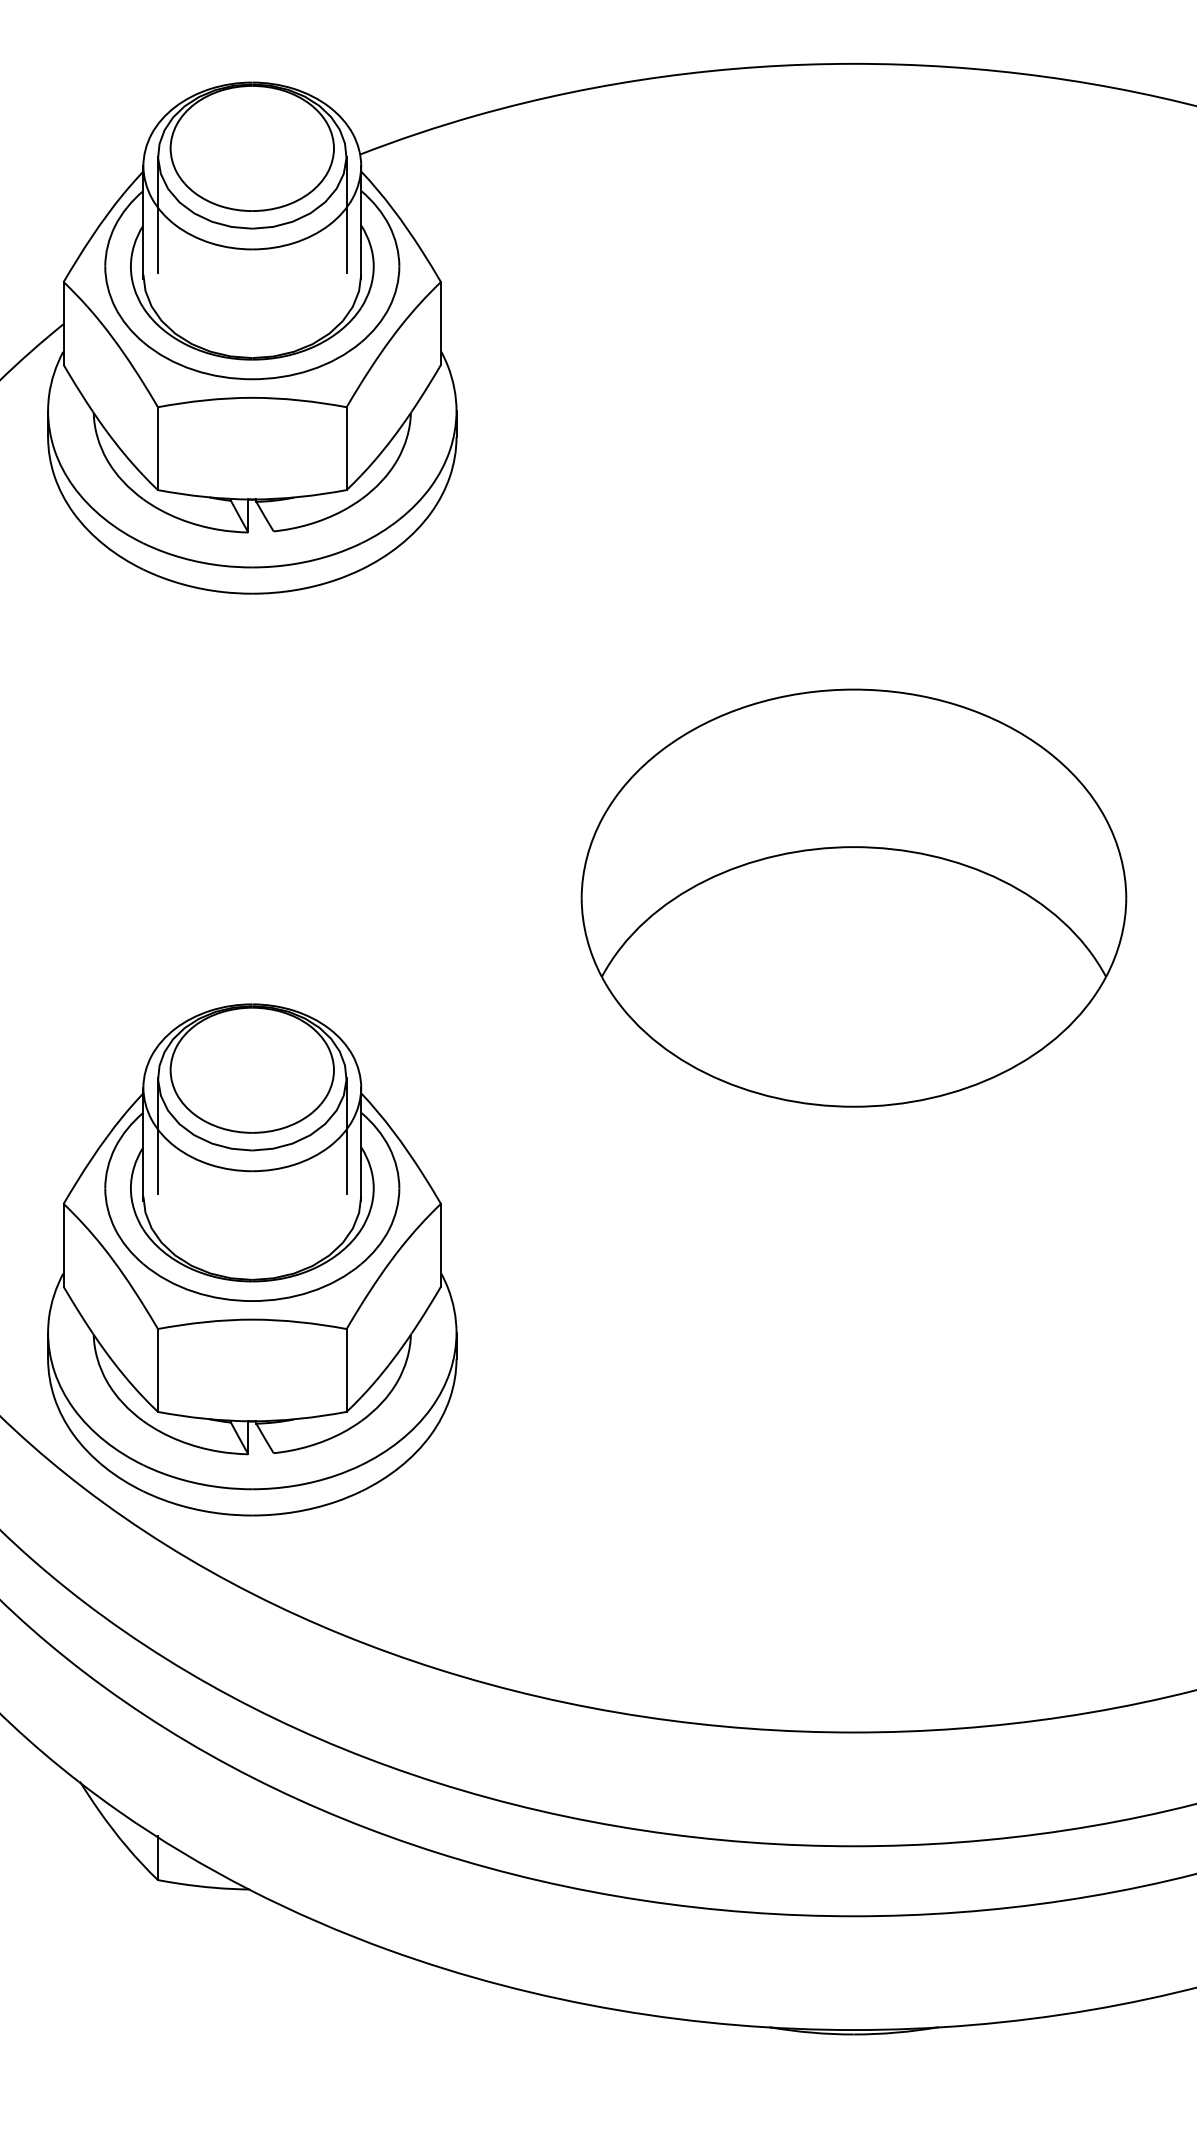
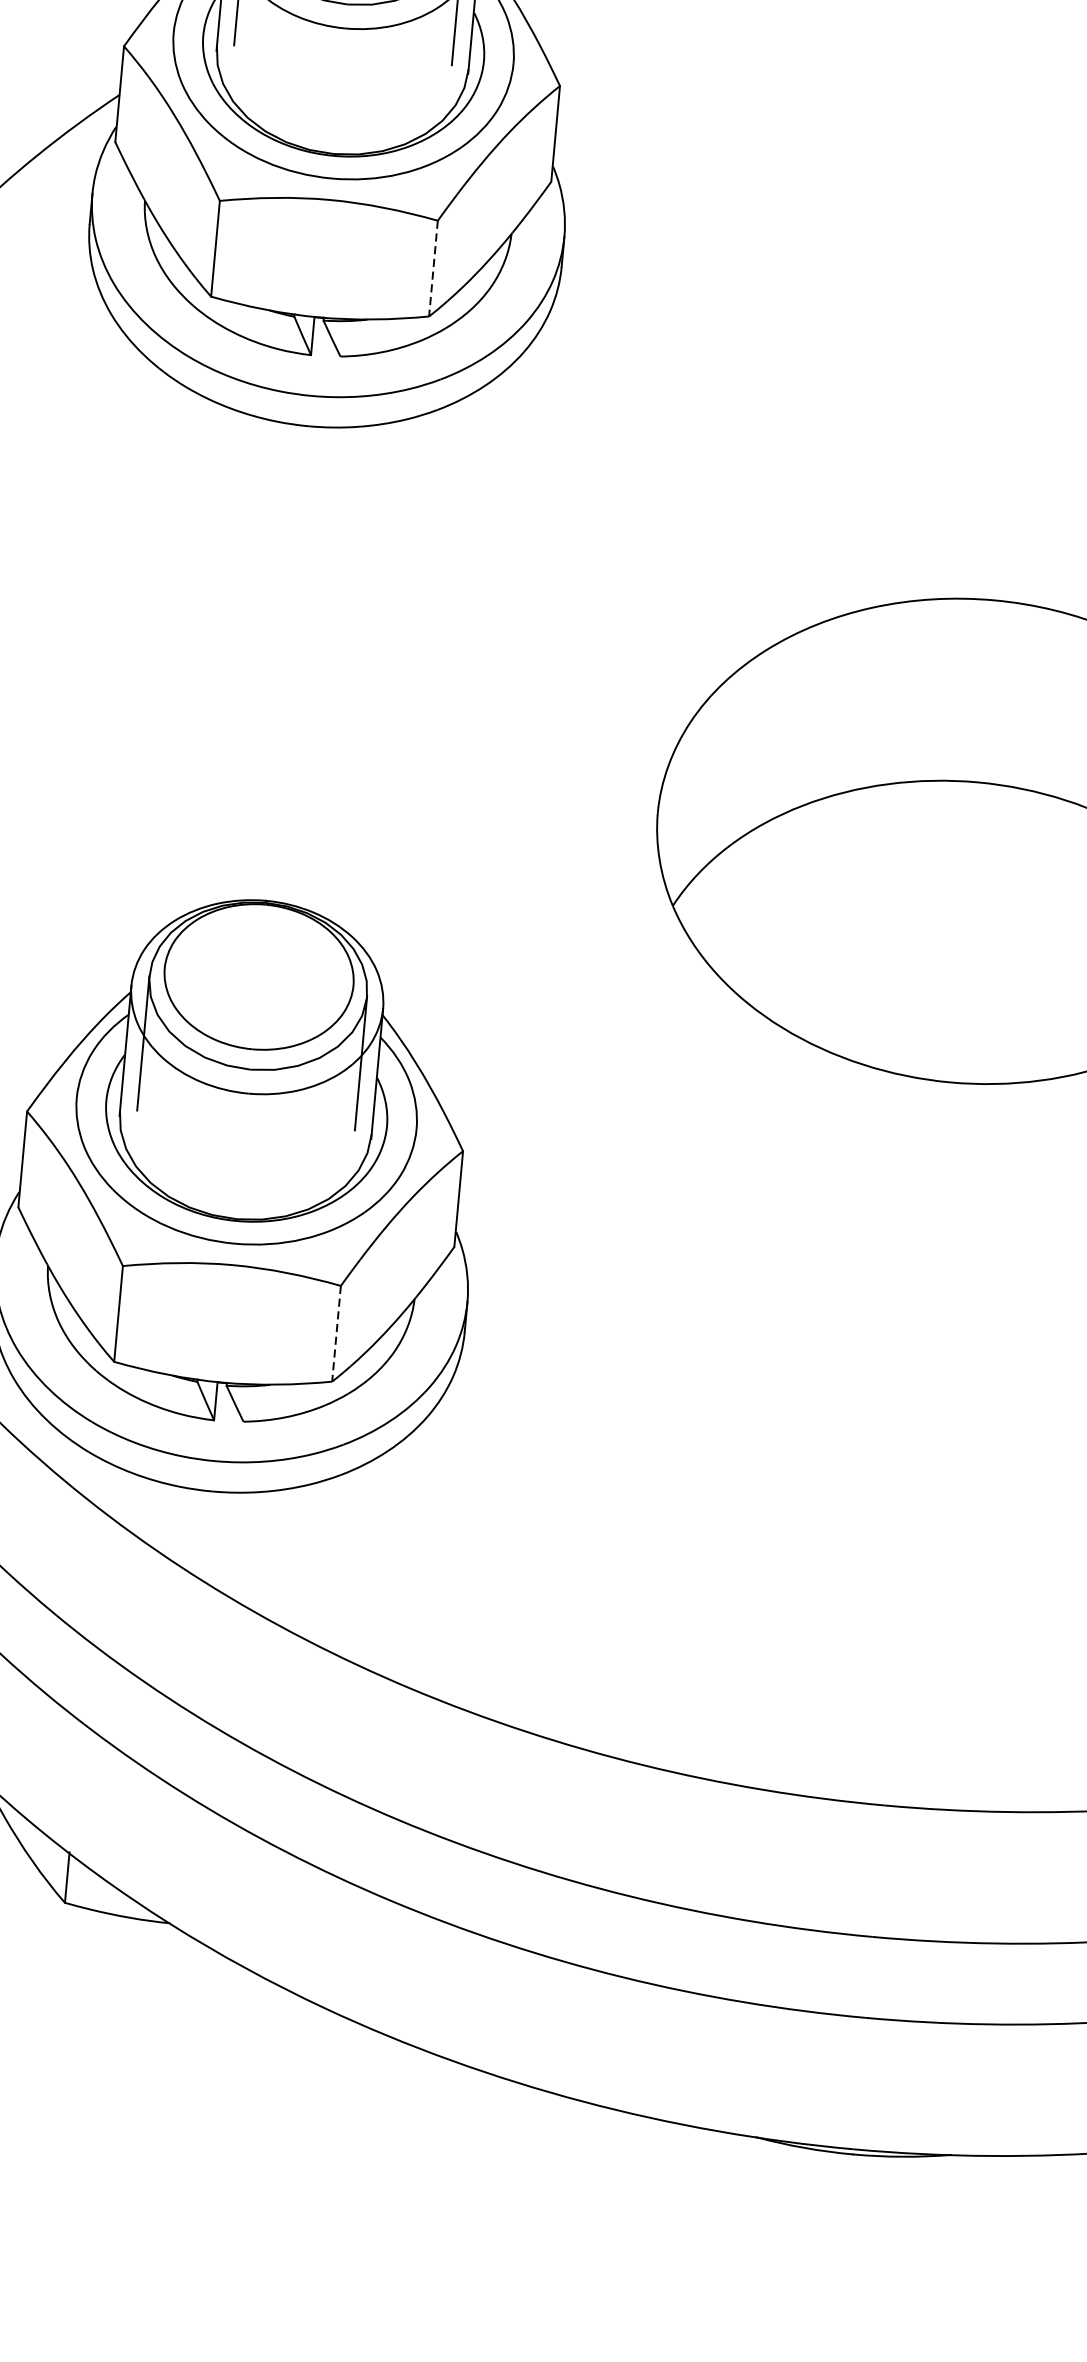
line: (346, 449) -> (433, 269), solid -> dashed
line: (346, 1370) -> (336, 1333), solid -> dashed

